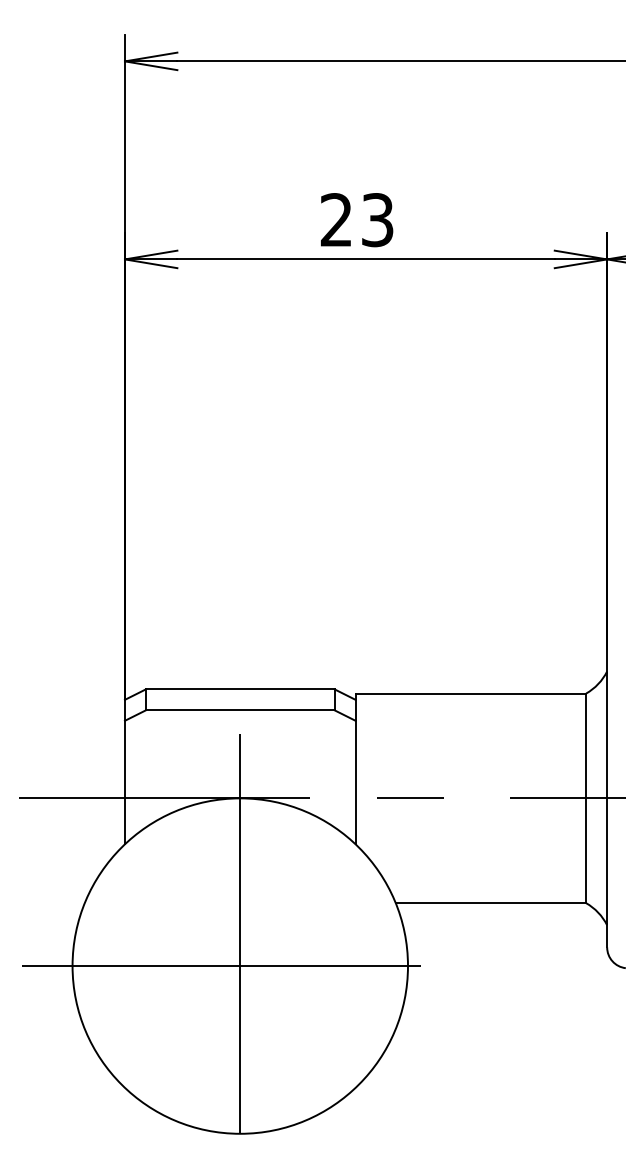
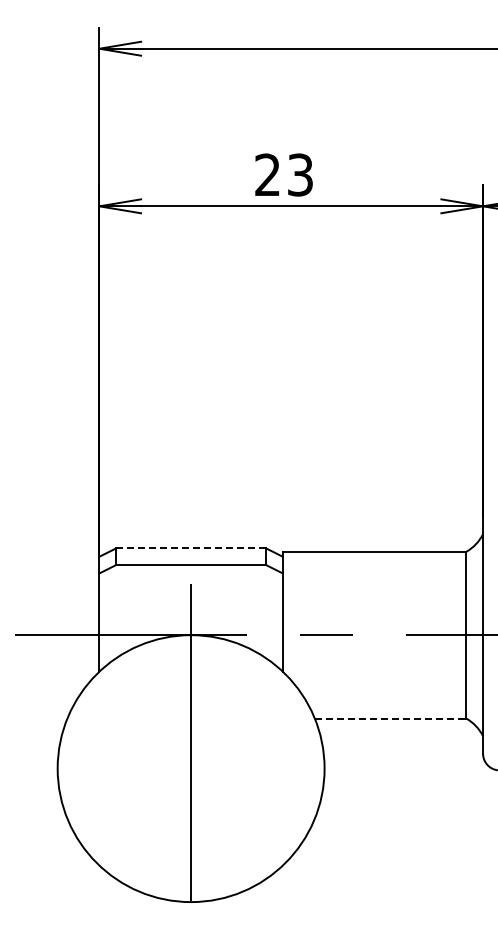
line: (240, 689) -> (191, 548), solid -> dashed
line: (490, 903) -> (390, 718), solid -> dashed
line: (240, 965) -> (191, 768), removed

